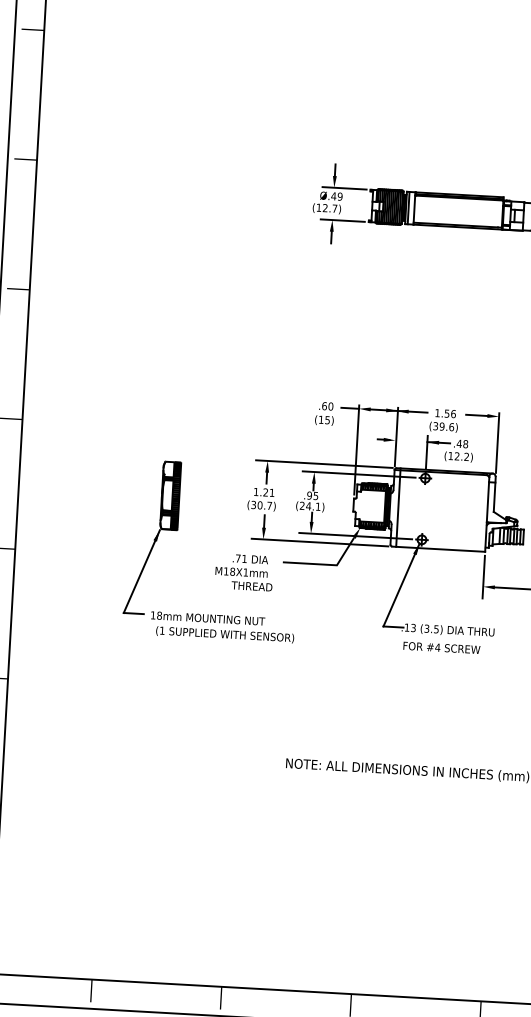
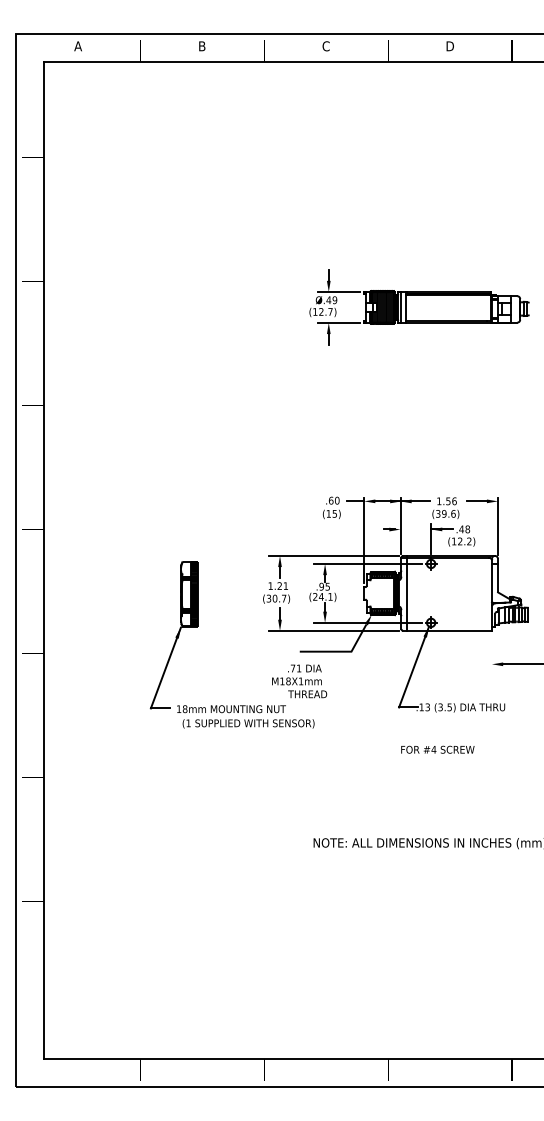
text: (244, 572) -> (299, 681), moved
line: (484, 576) -> (492, 654), removed
text: (441, 647) -> (437, 749), moved

